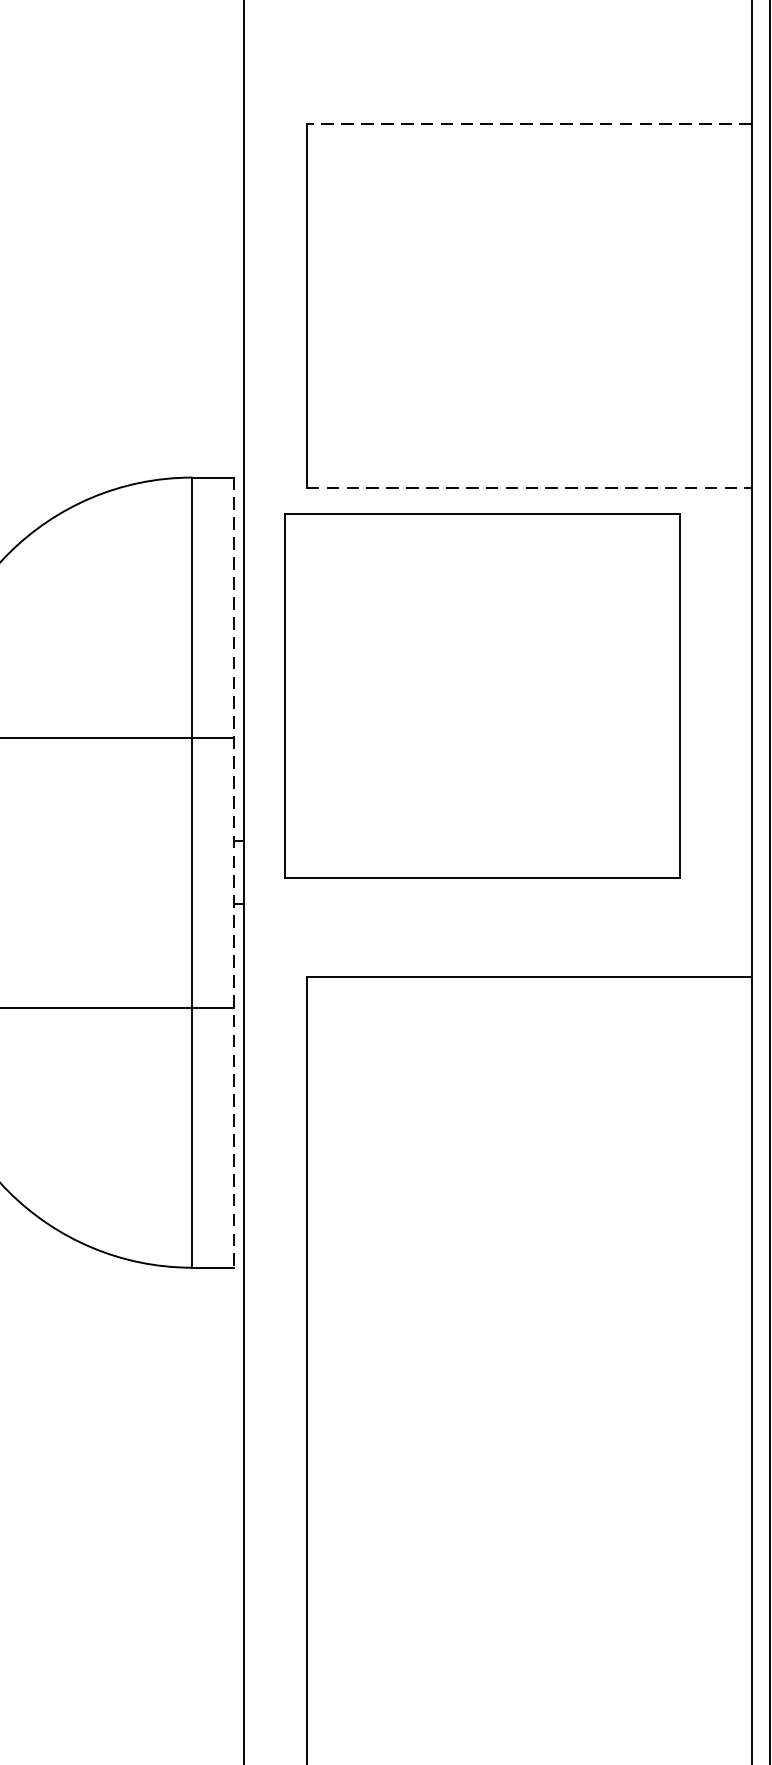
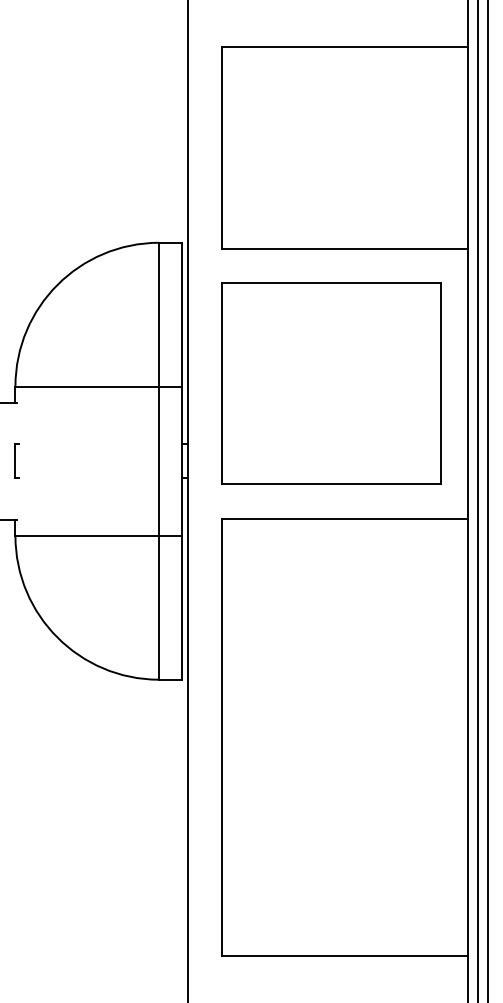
line: (527, 124) -> (344, 47), dashed -> solid
line: (529, 487) -> (345, 248), dashed -> solid
part: (482, 695) -> (331, 383), moved
line: (234, 873) -> (182, 461), dashed -> solid

